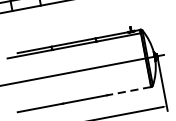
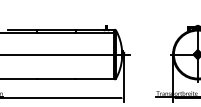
line: (128, 91) -> (94, 79), dashed -> solid

